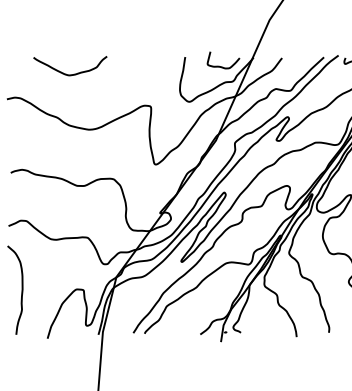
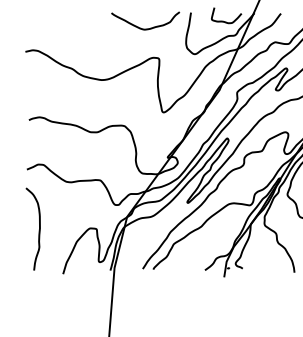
curve: (70, 74) -> (145, 28), moved

